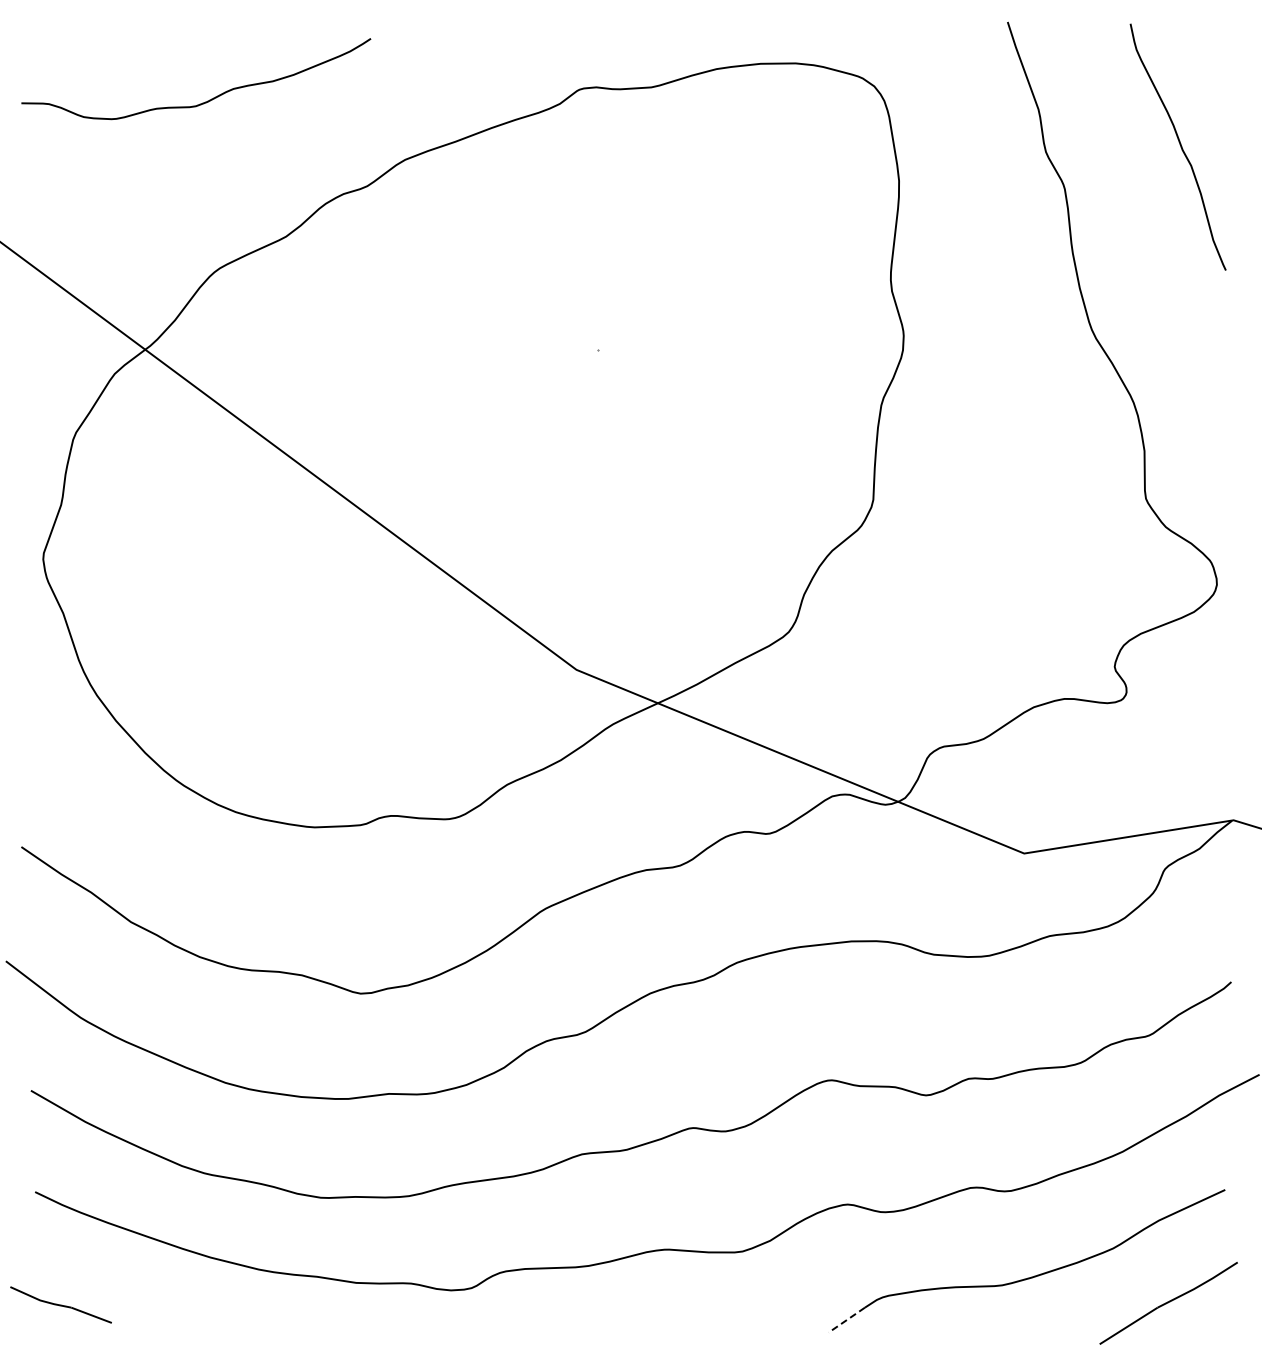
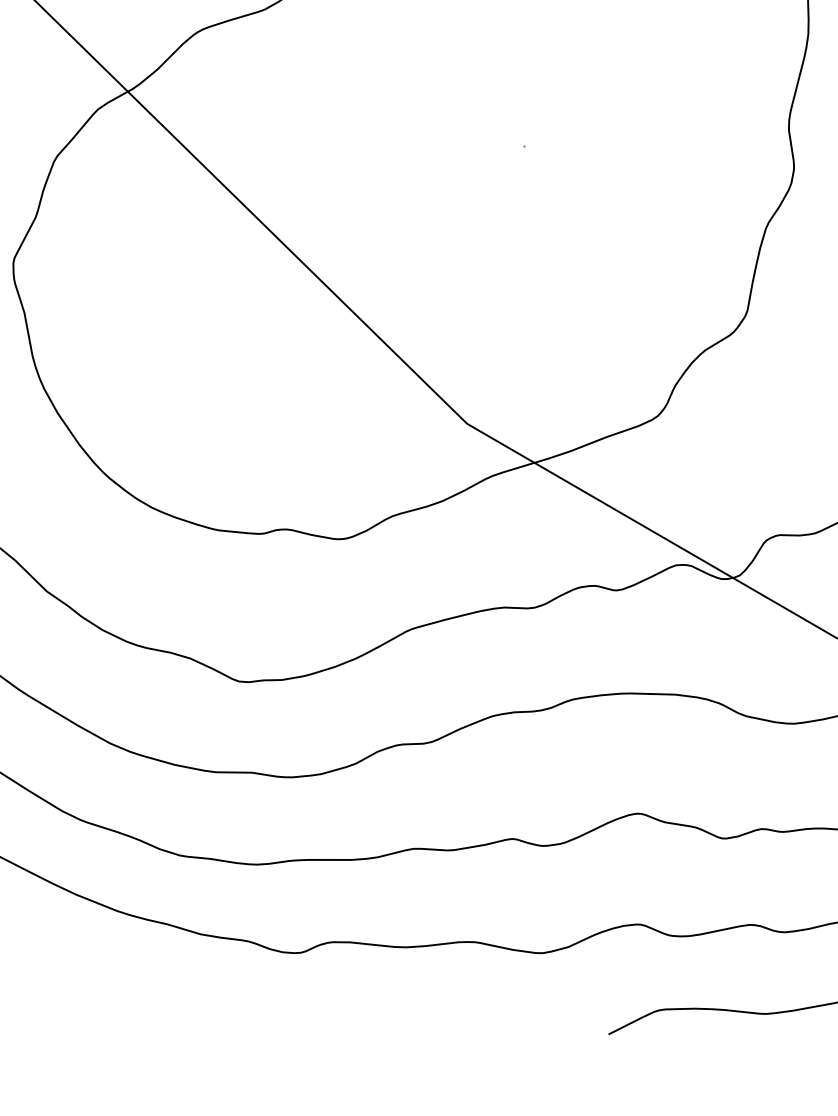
line: (846, 1320) -> (625, 1026), dashed -> solid

